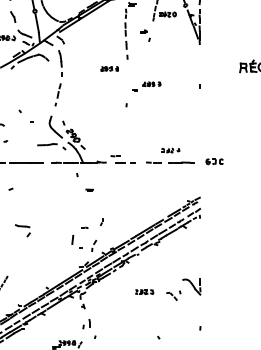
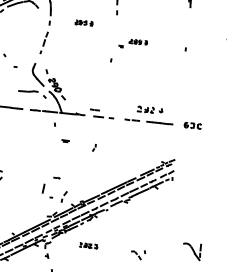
part: (109, 68) -> (83, 22), moved
part: (170, 150) -> (150, 109), size x1.4
part: (101, 222) -> (93, 148), moved
part: (191, 286) -> (191, 251), moved
part: (144, 291) -> (88, 245), moved

